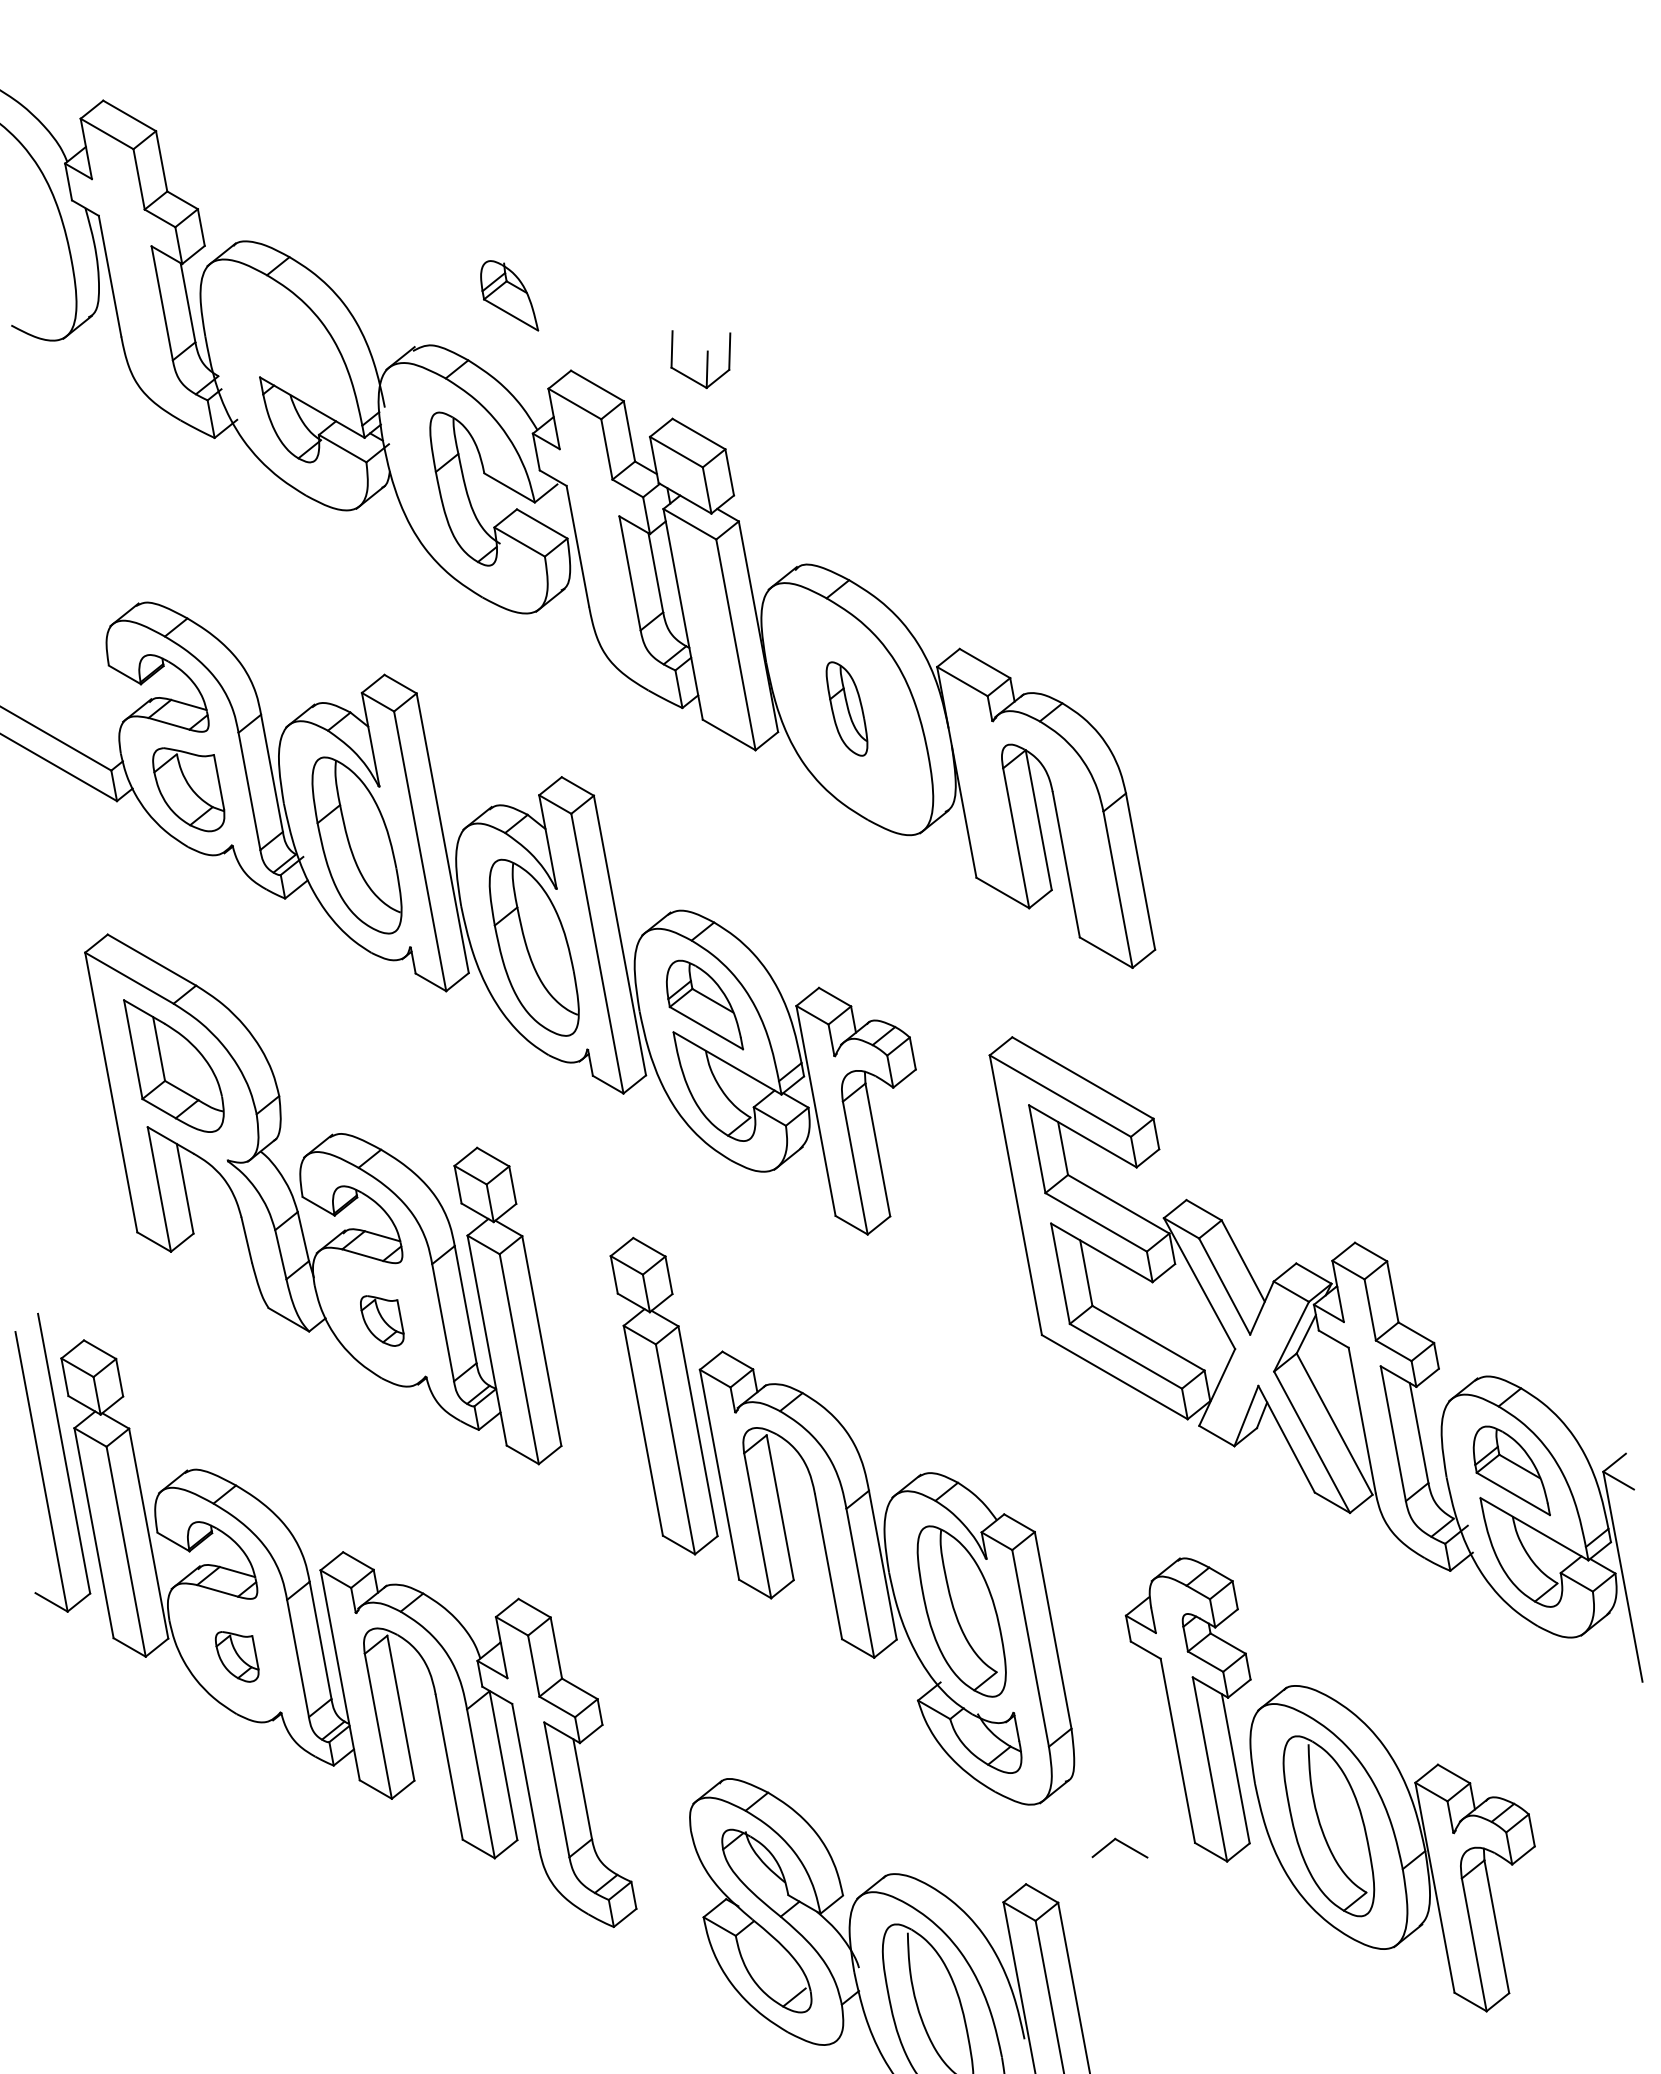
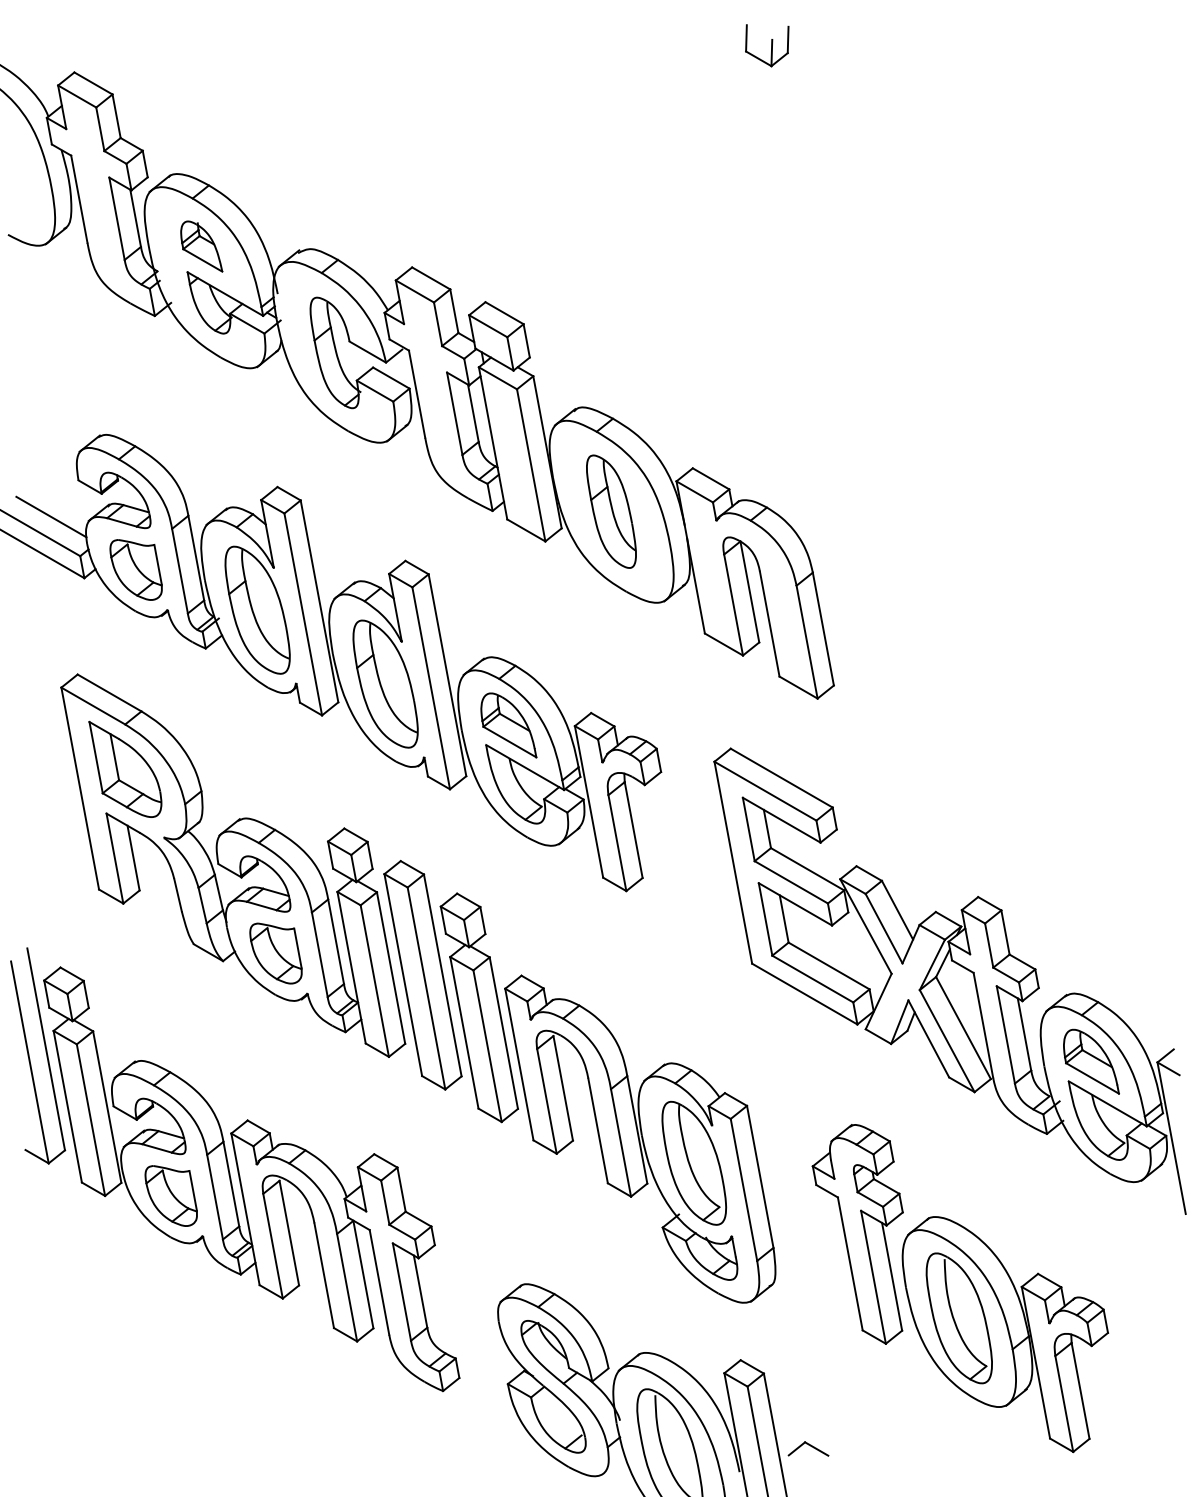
part: (509, 295) -> (201, 246), moved
part: (700, 359) -> (767, 45), moved
part: (846, 708) -> (611, 511), size x1.67
line: (71, 716) -> (51, 517), added
part: (381, 1320) -> (275, 953), size x1.67
part: (585, 1350) -> (422, 974), added
part: (236, 1656) -> (170, 1195), size x1.67
part: (1119, 1847) -> (808, 1448), moved

